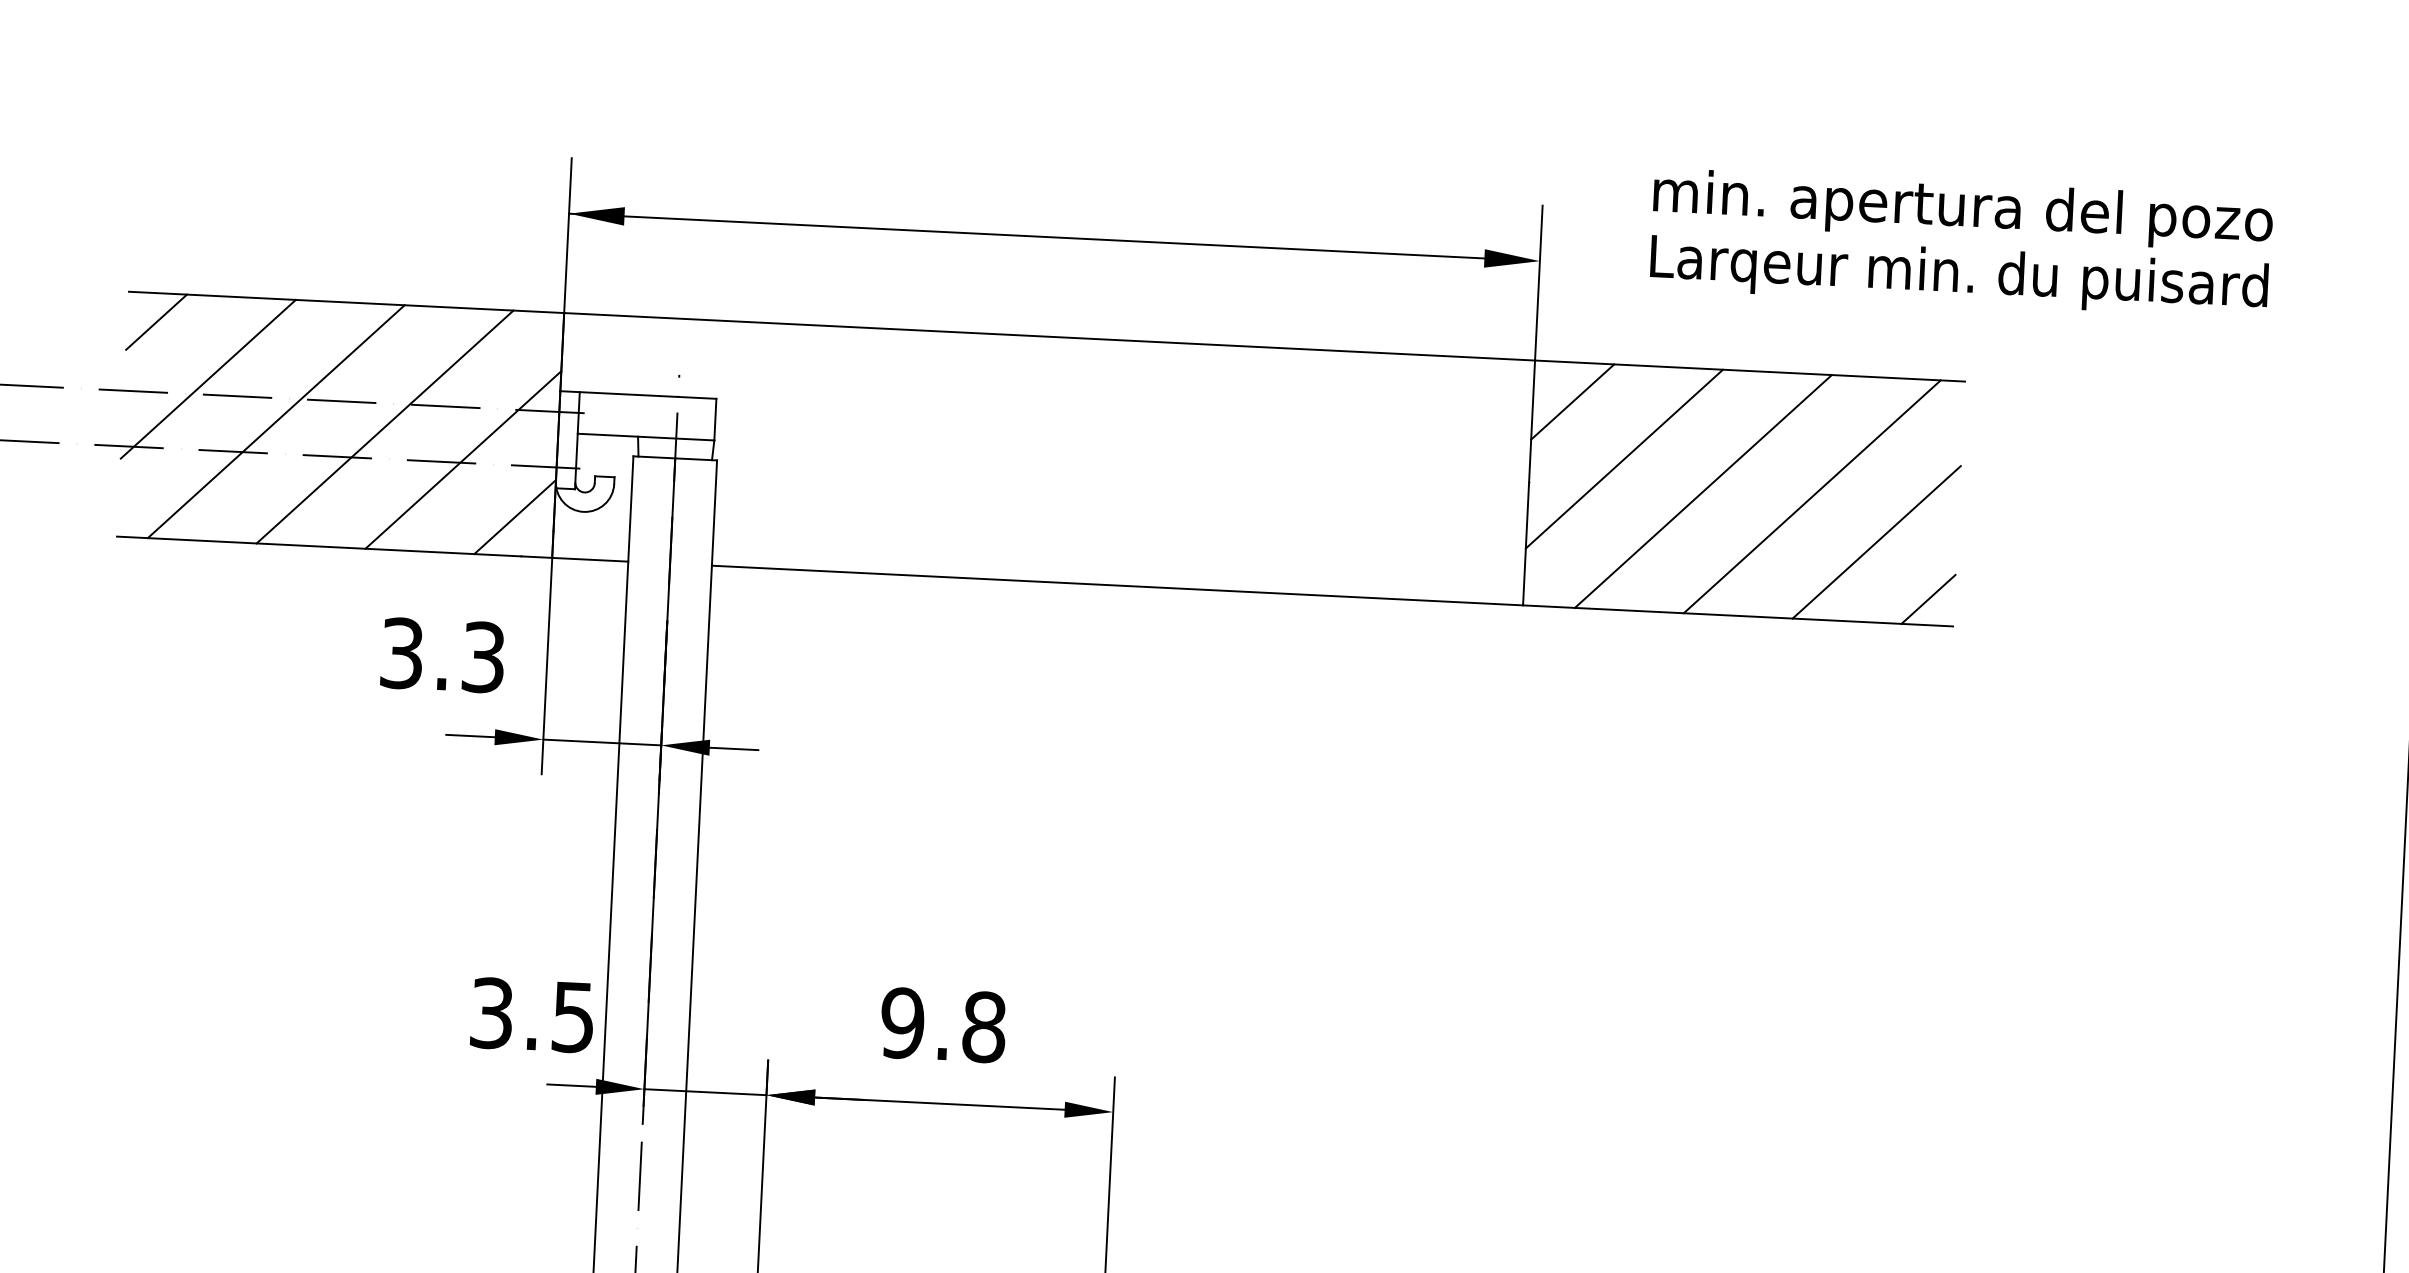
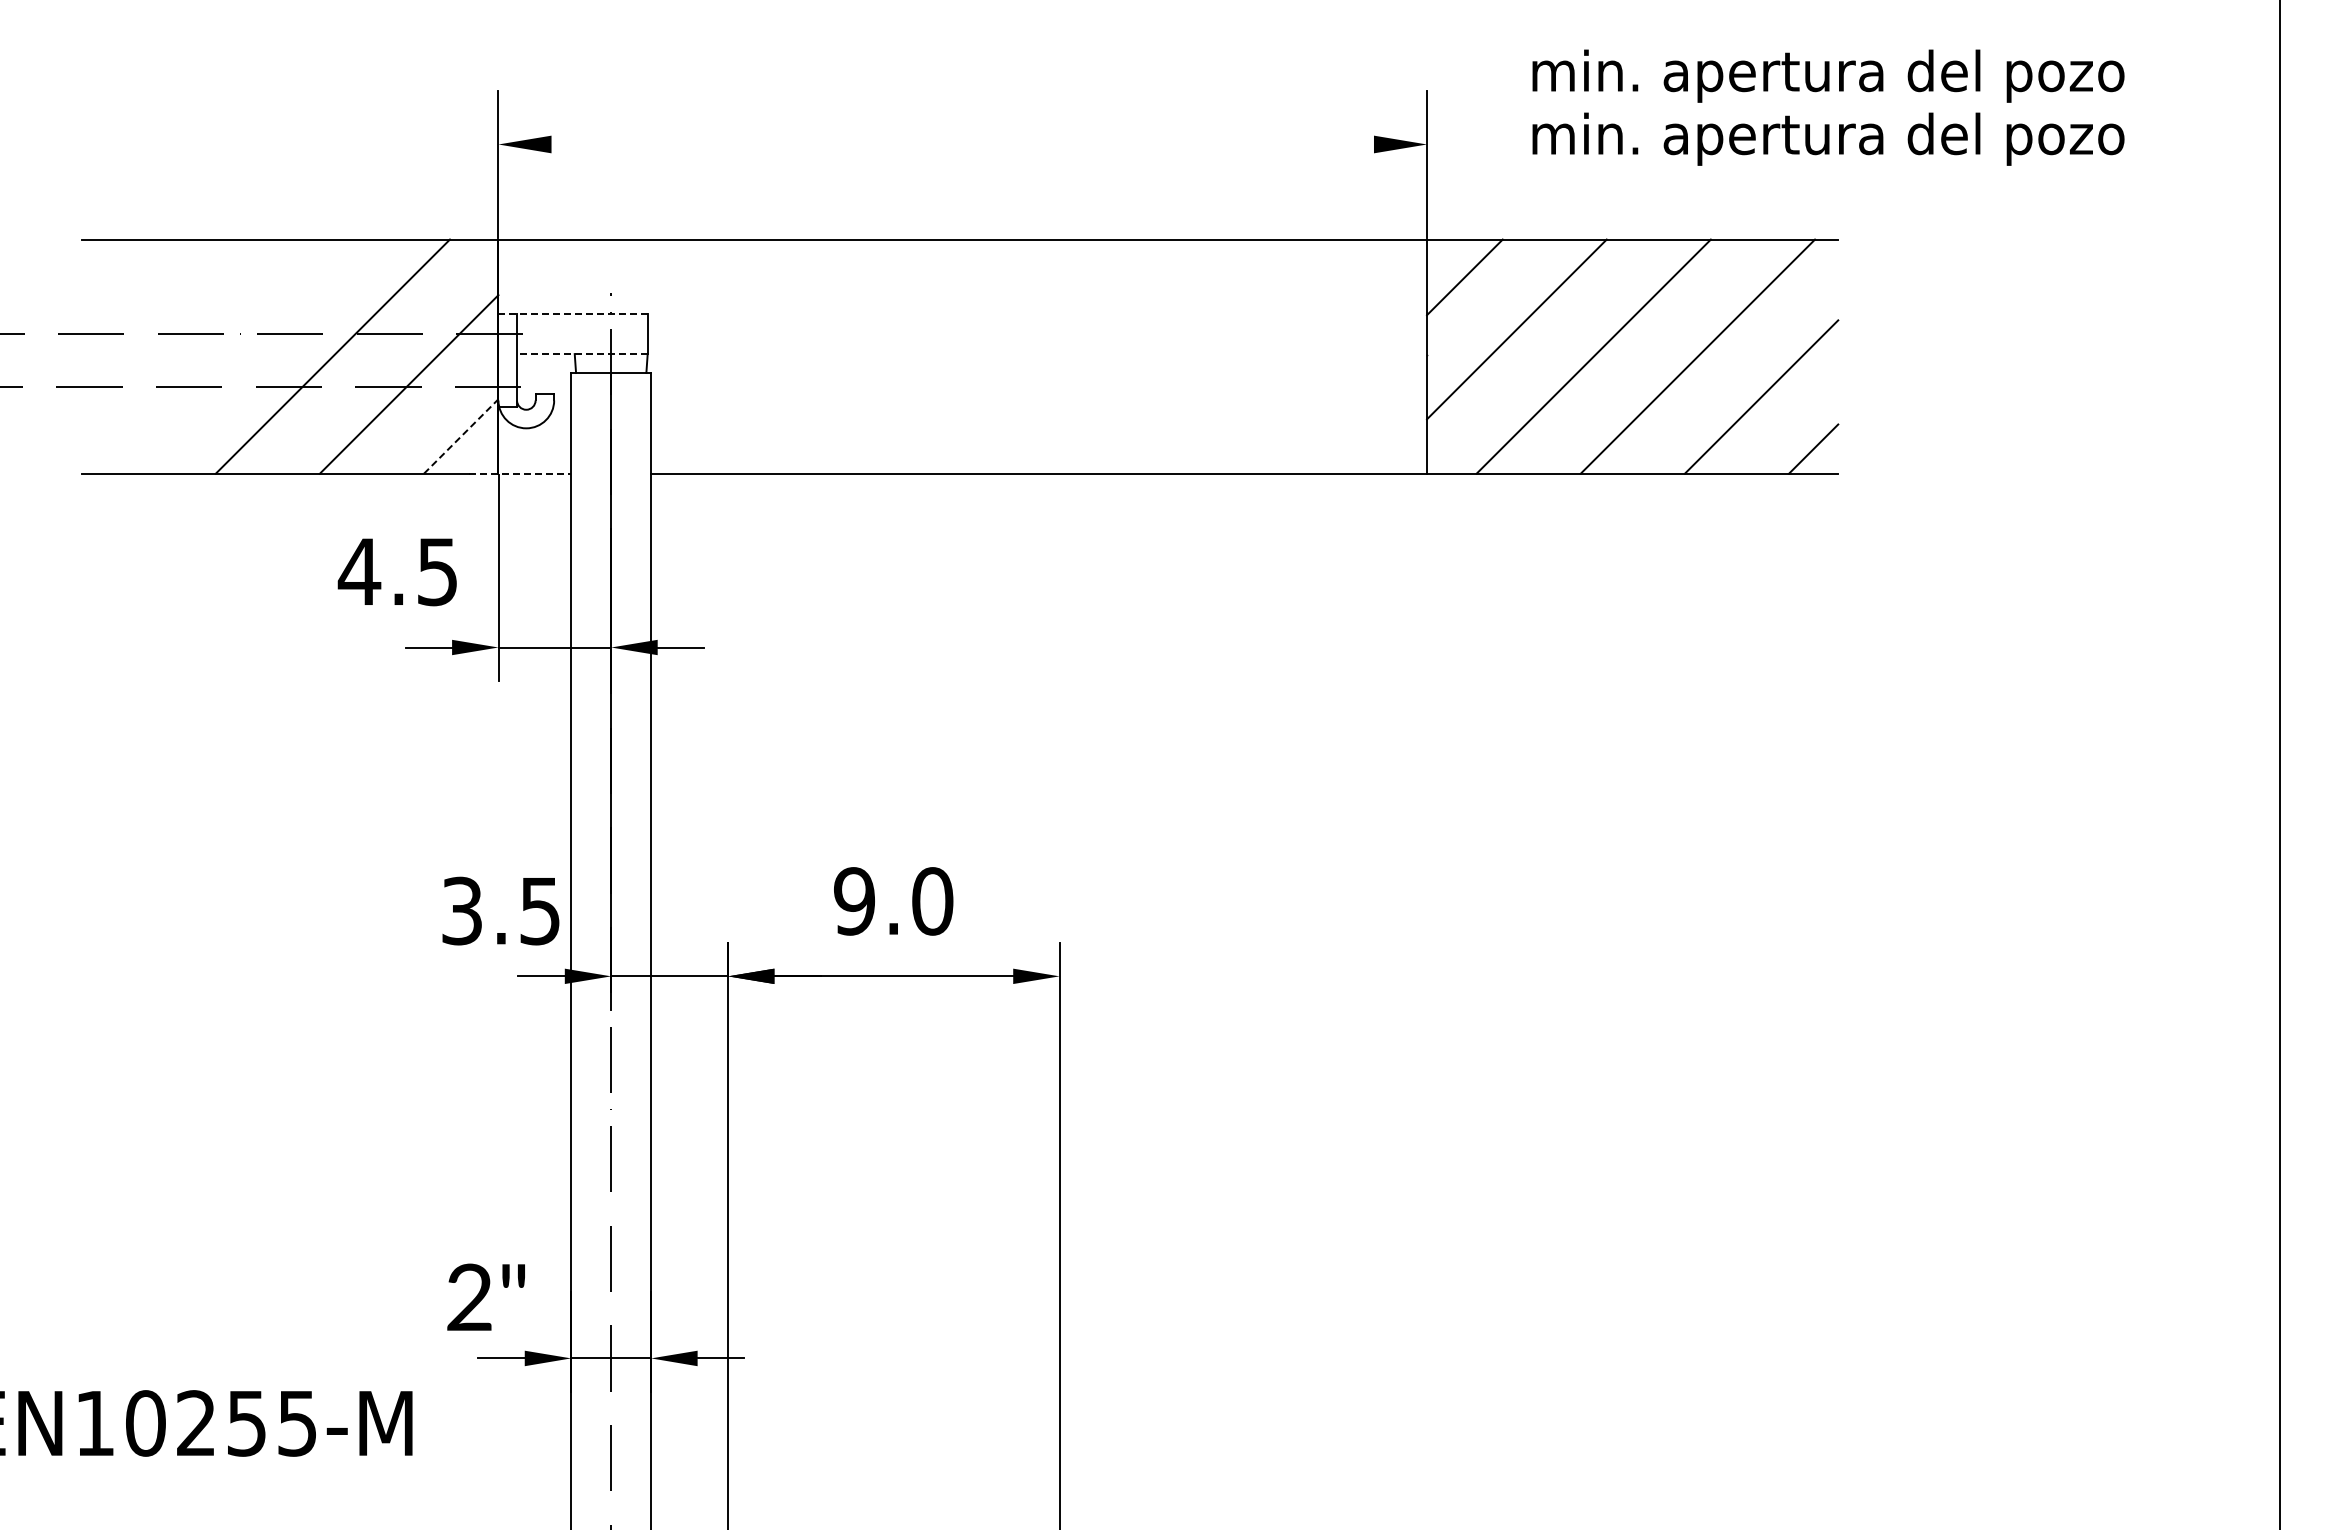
line: (1025, 236) -> (935, 144), removed
text: (1959, 275) -> (1828, 138), Larqeur min. du puisard -> min. apertura del pozo
line: (156, 322) -> (109, 267), removed
line: (207, 379) -> (161, 319), removed
line: (638, 395) -> (573, 314), solid -> dashed
line: (275, 421) -> (228, 356), removed
line: (645, 437) -> (581, 354), solid -> dashed
line: (515, 517) -> (461, 436), solid -> dashed
line: (575, 558) -> (520, 473), solid -> dashed
text: (441, 654) -> (397, 571), 3.3 -> 4.5
text: (984, 1027) -> (932, 901), 9.8 -> 9.0

